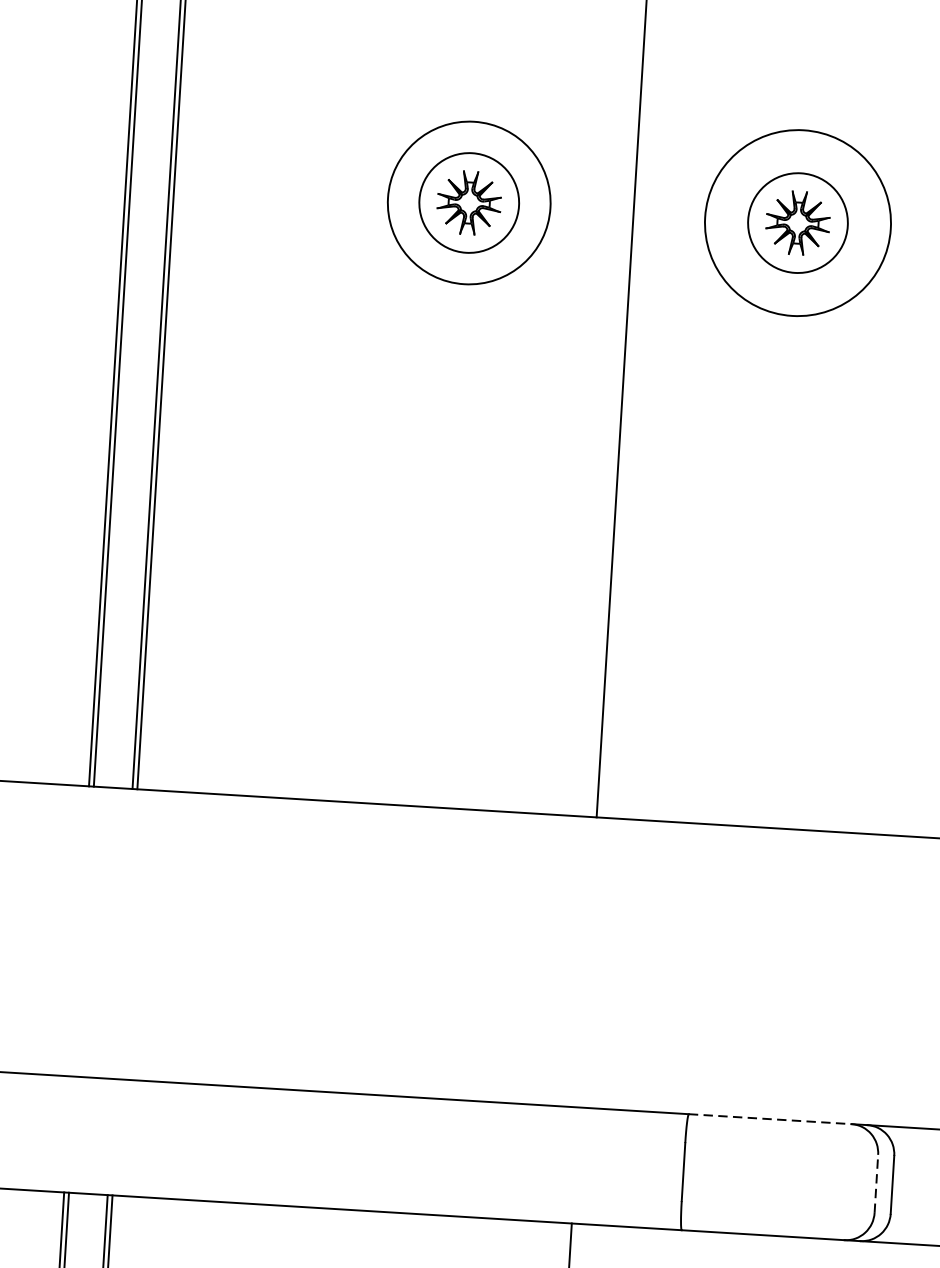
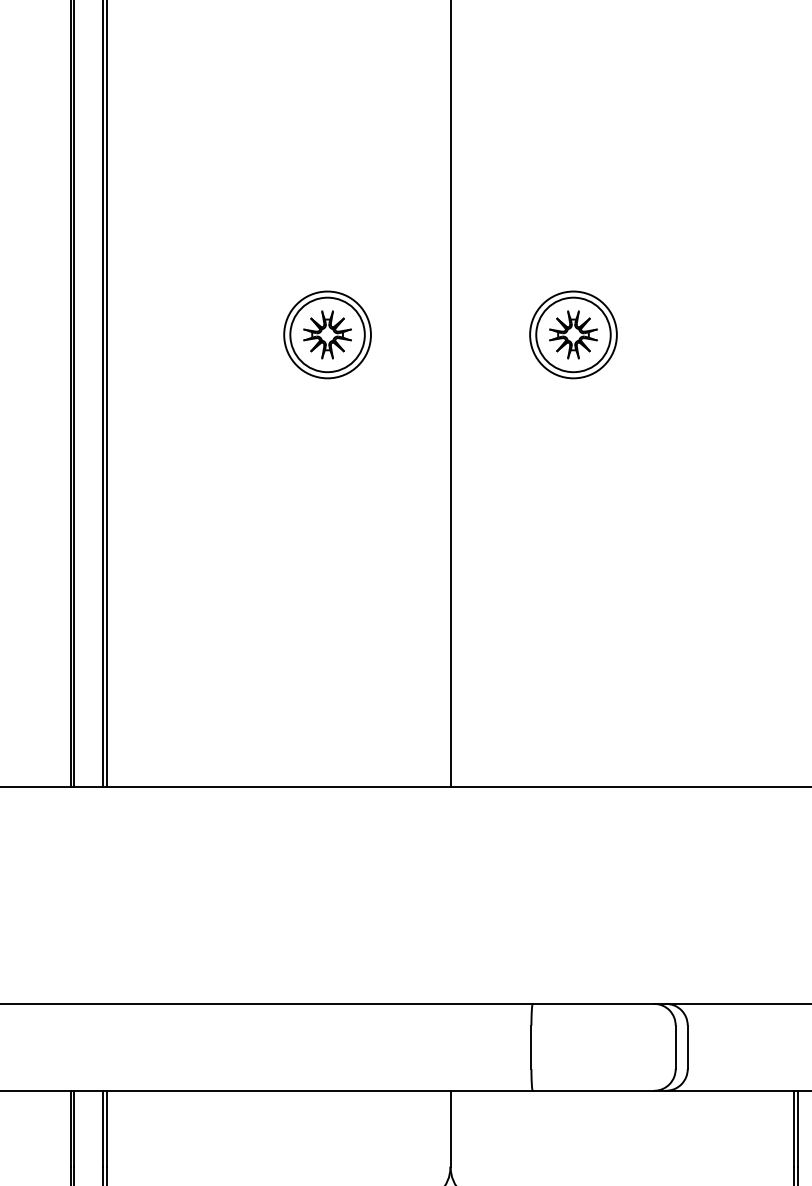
circle: (469, 202) -> (327, 334), size x0.71
circle: (798, 222) -> (573, 334), size x0.62
line: (770, 1118) -> (593, 1003), dashed -> solid
line: (876, 1184) -> (675, 1047), dashed -> solid

